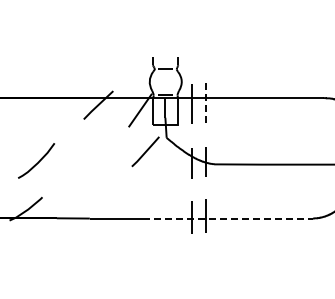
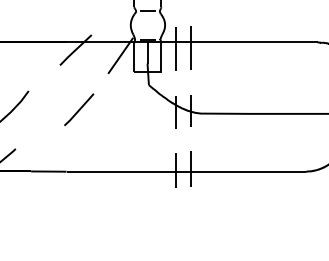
line: (206, 103) -> (191, 48), dashed -> solid
line: (145, 151) -> (79, 109), moved
line: (227, 218) -> (214, 171), dashed -> solid

